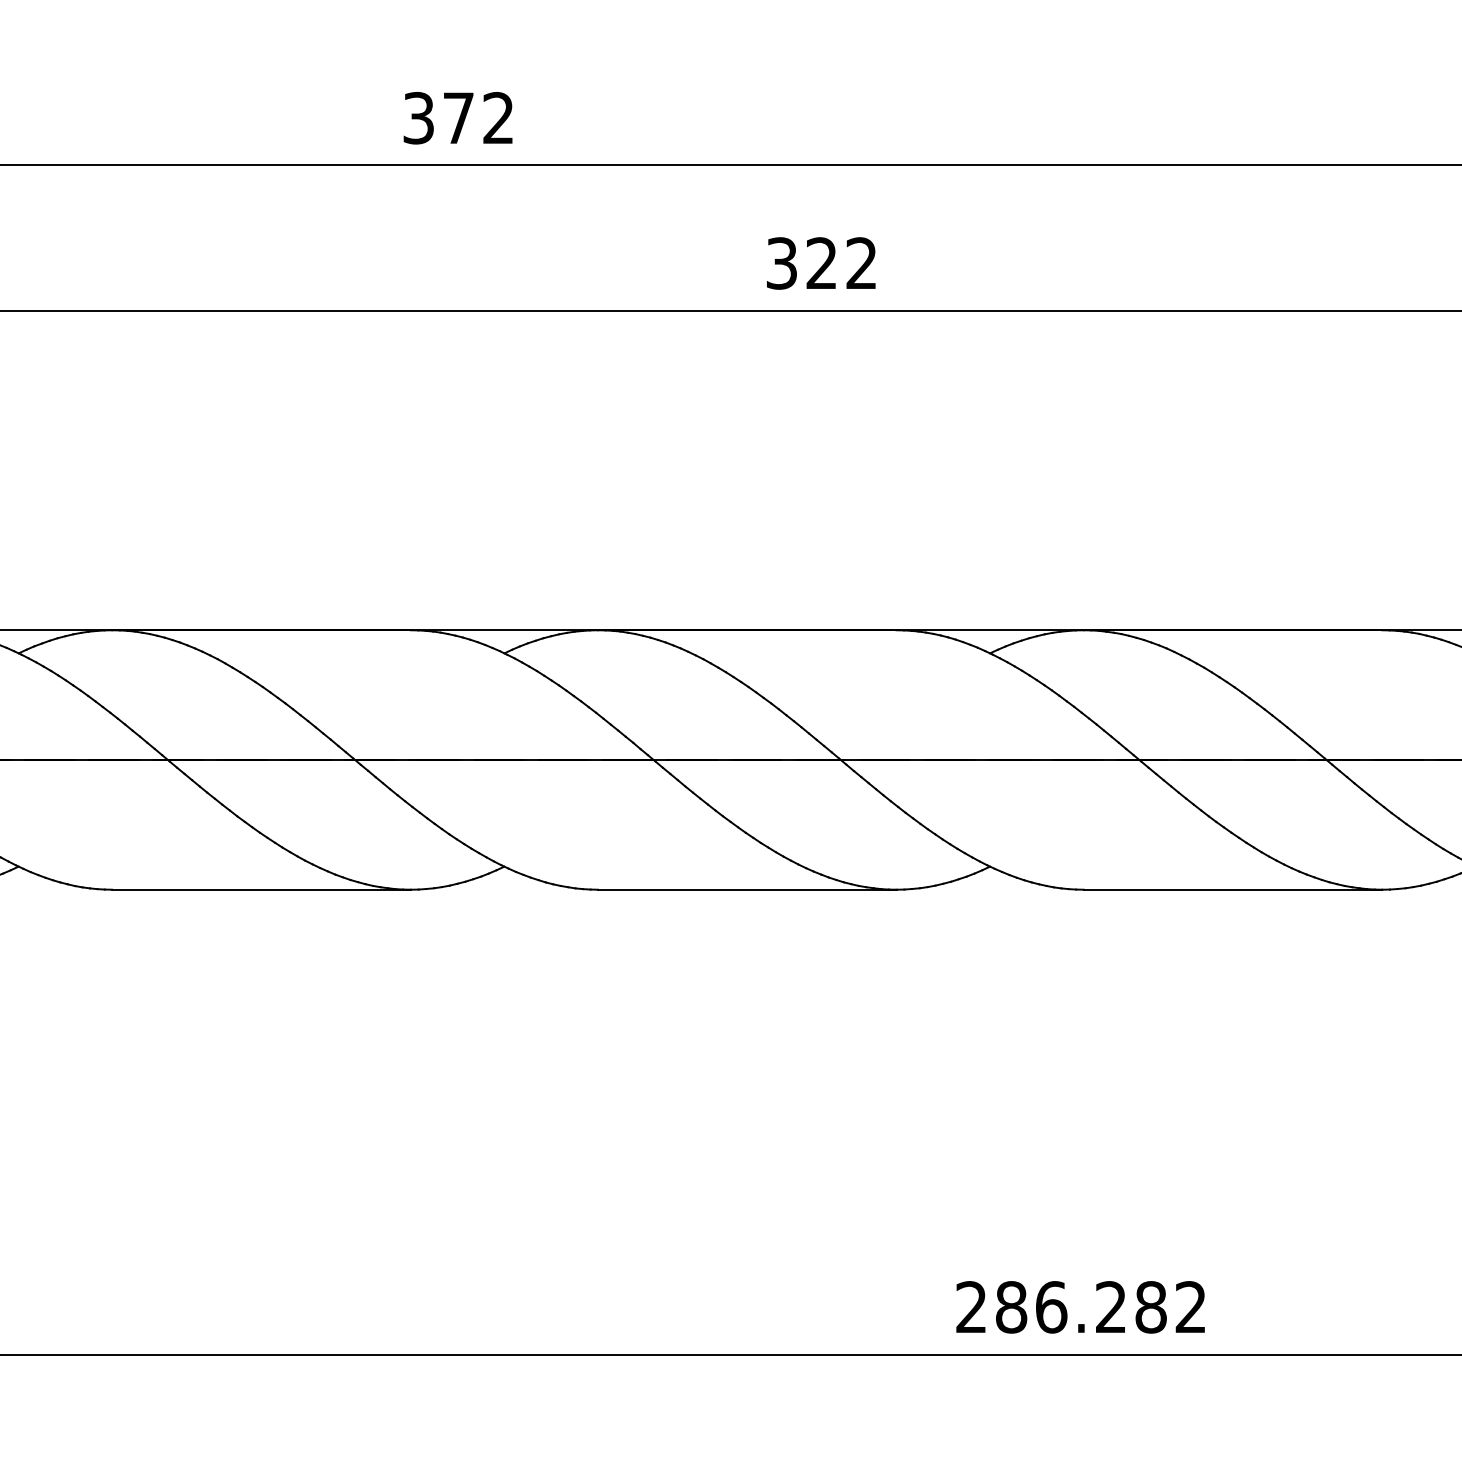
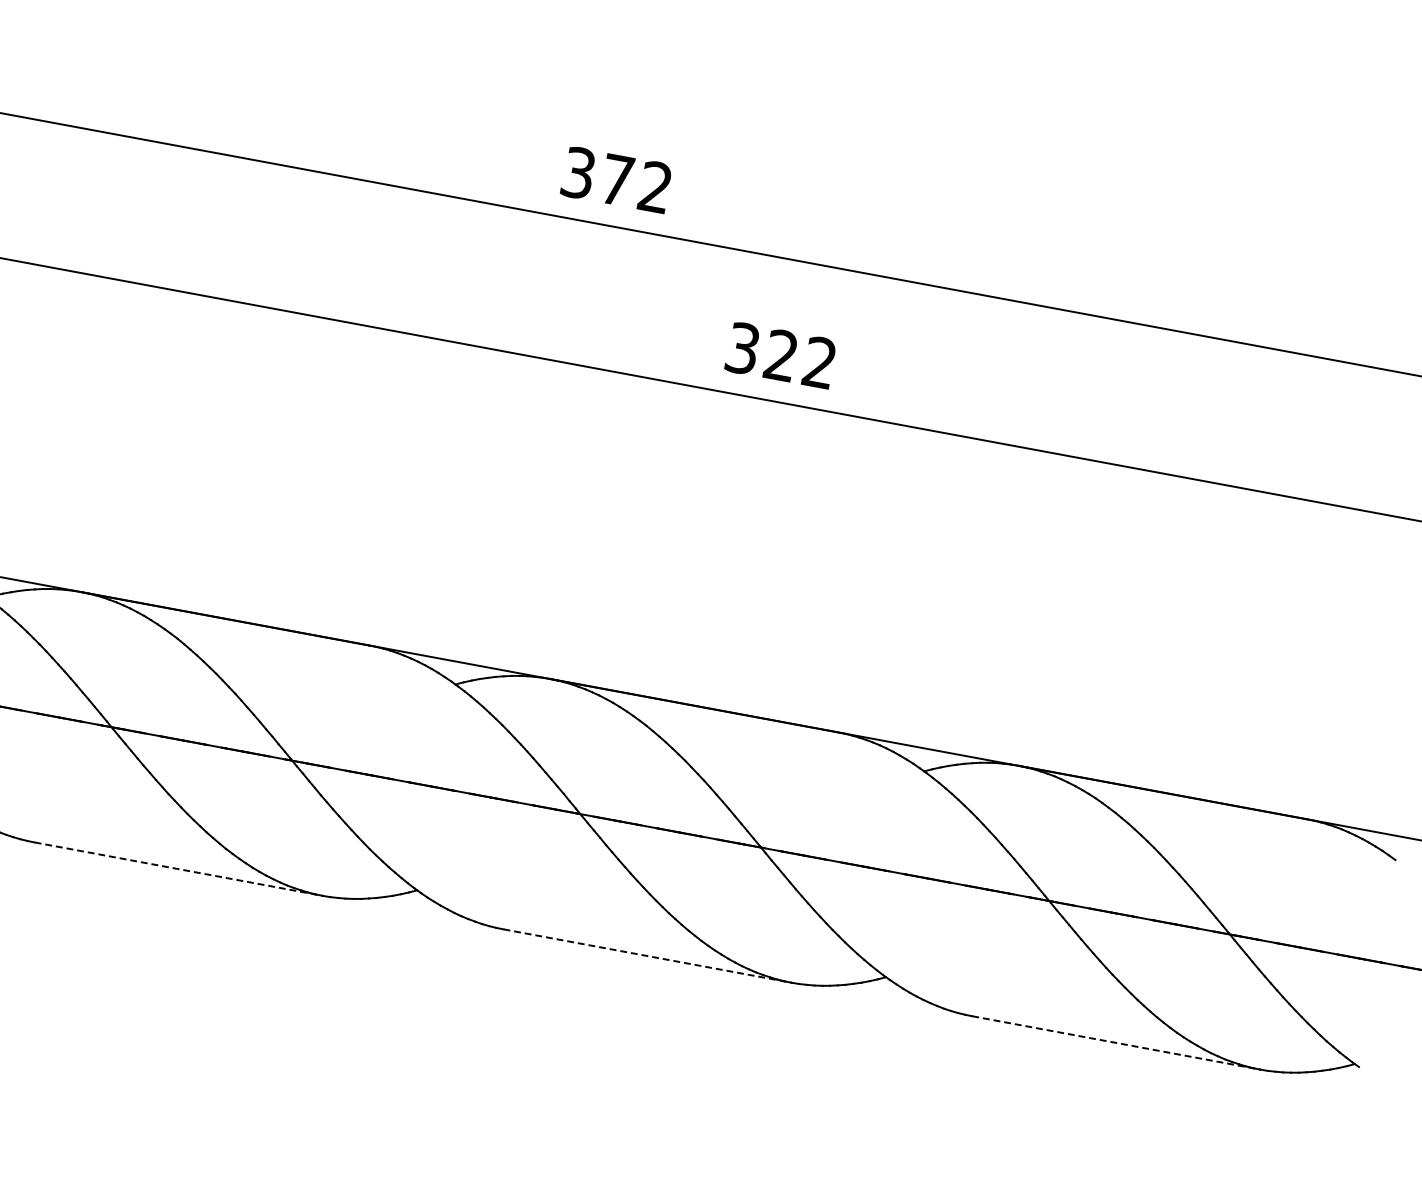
text: (457, 118) -> (615, 180), moved
text: (821, 263) -> (781, 355), moved
line: (262, 889) -> (179, 869), solid -> dashed
line: (747, 889) -> (647, 955), solid -> dashed
line: (1233, 889) -> (1116, 1042), solid -> dashed

